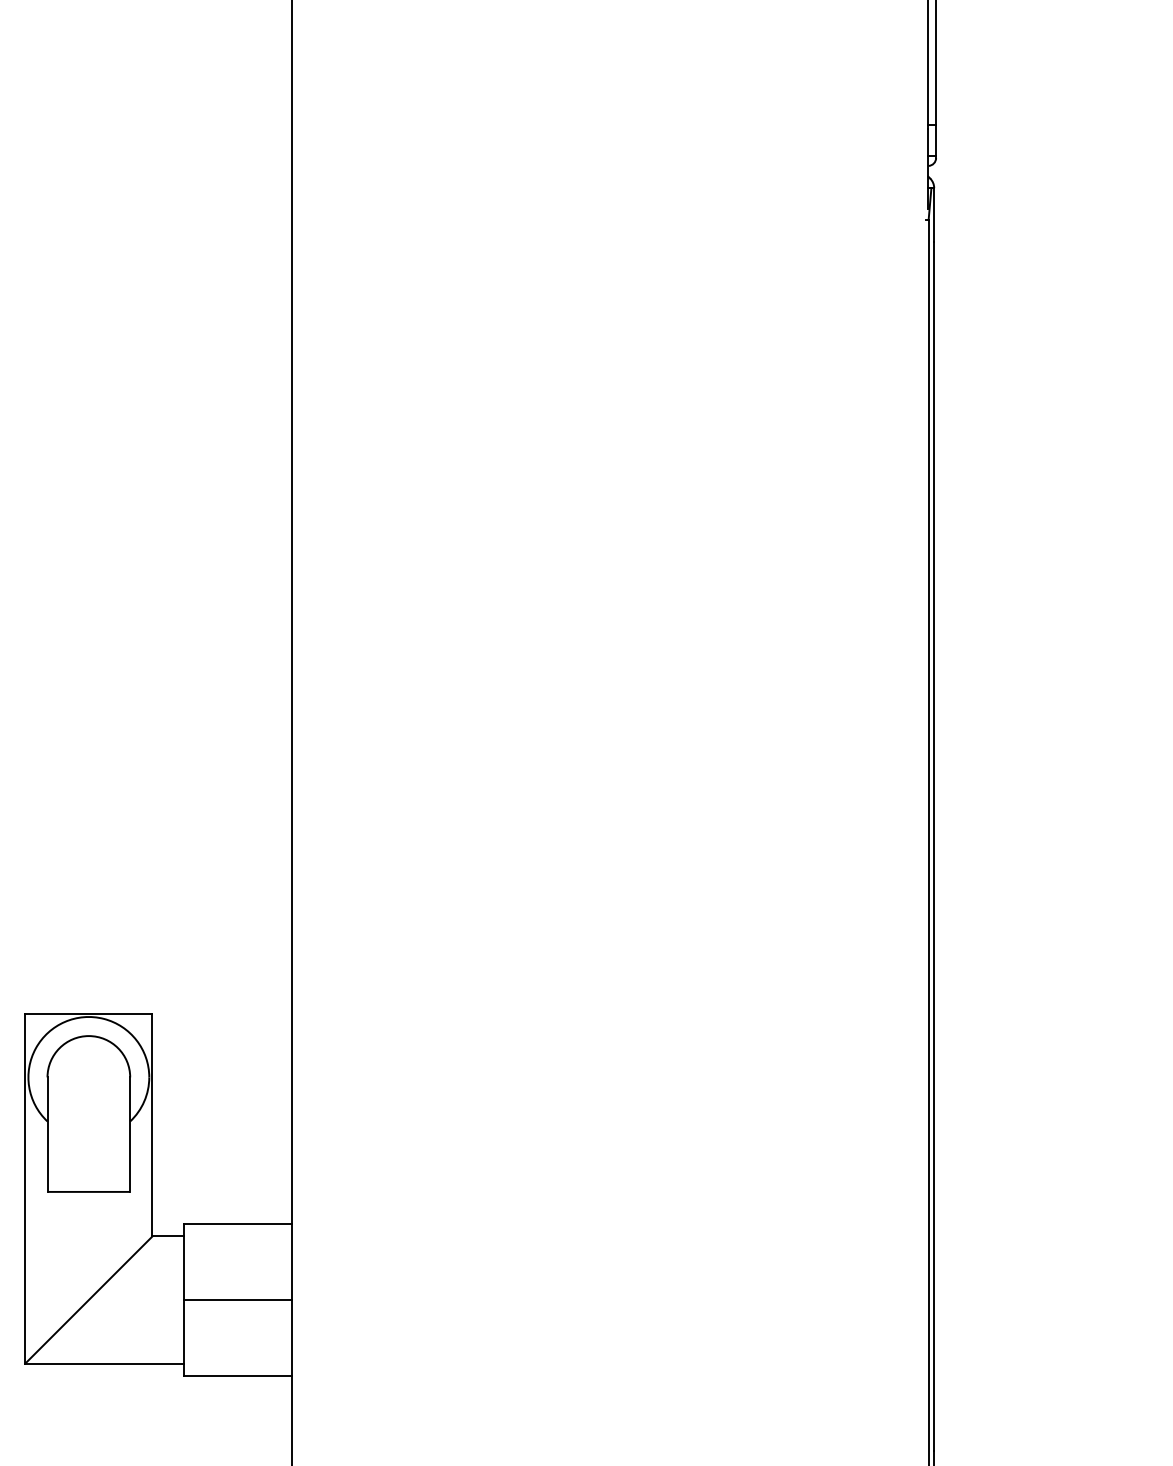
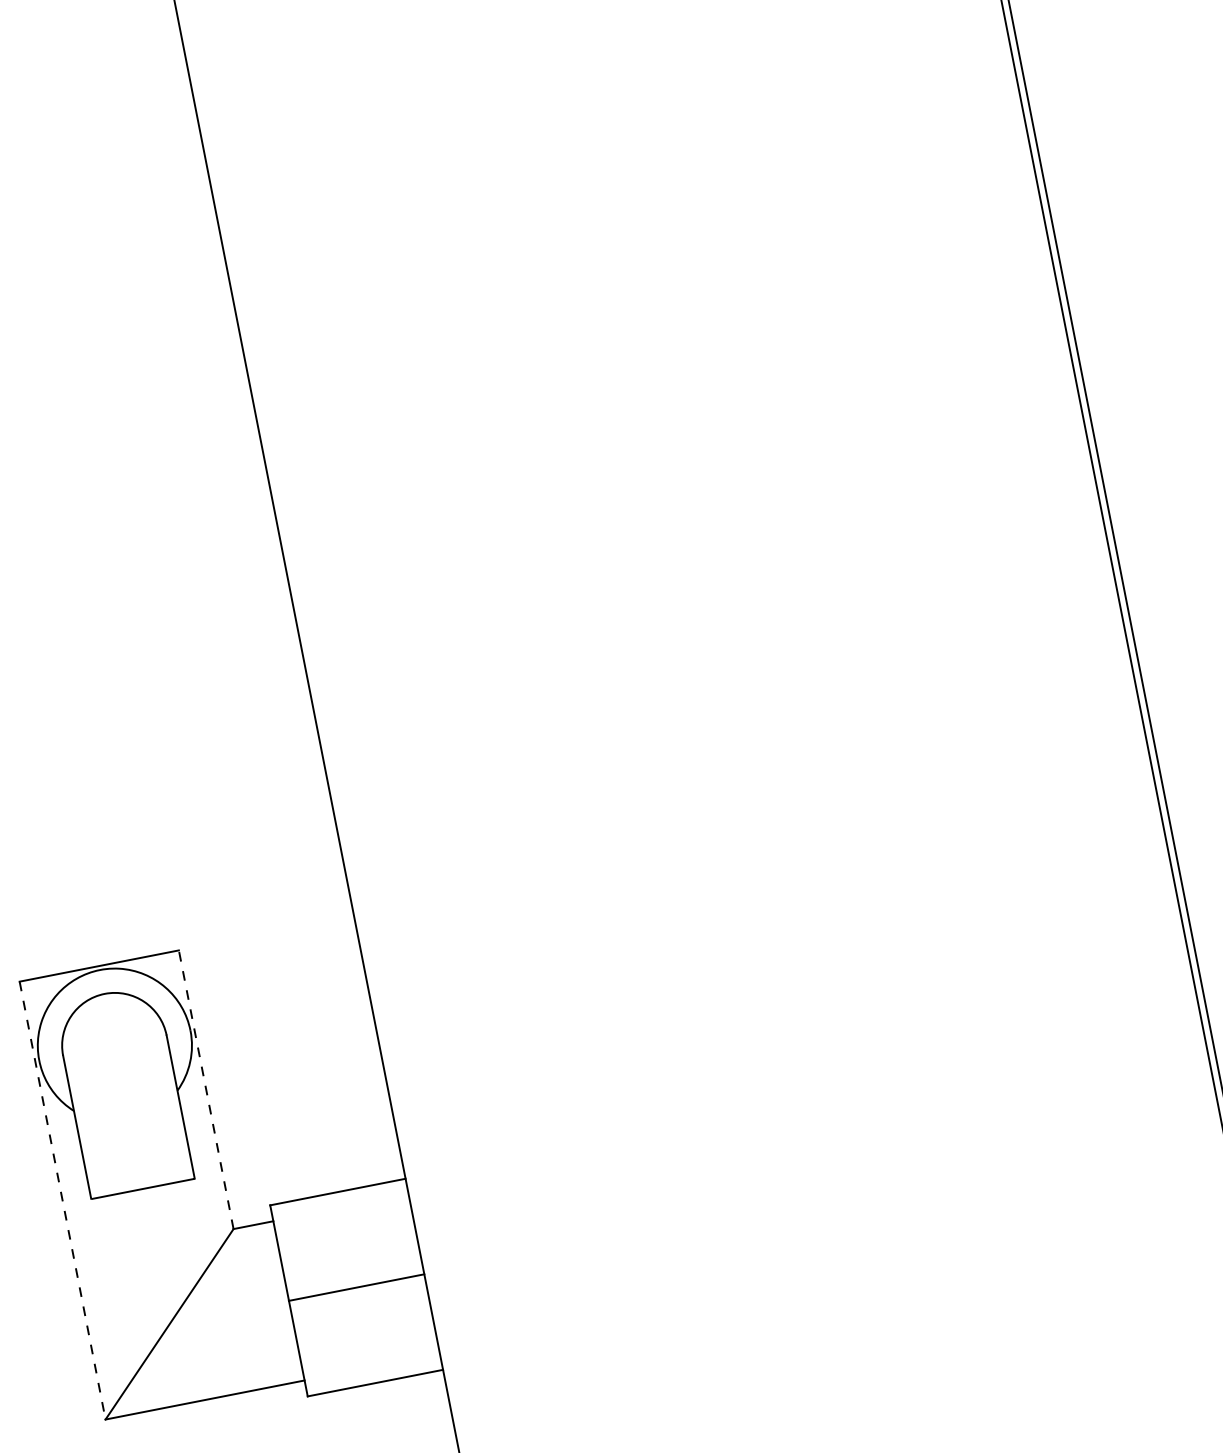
line: (152, 1124) -> (206, 1088), solid -> dashed
line: (25, 1188) -> (62, 1200), solid -> dashed

